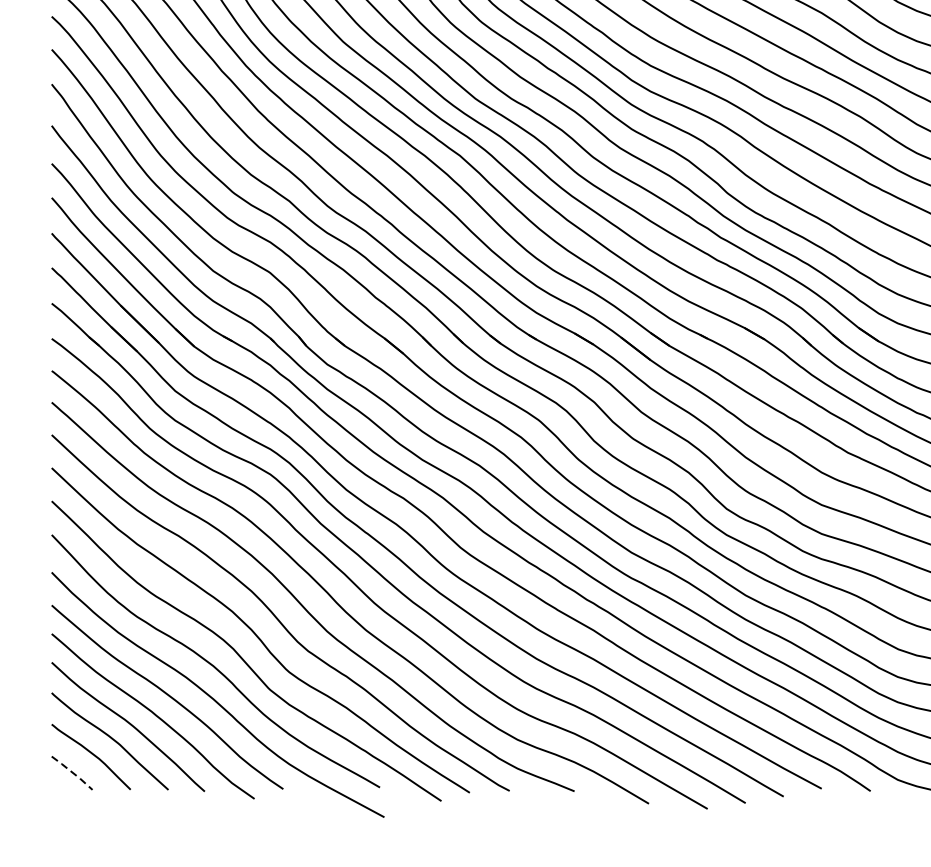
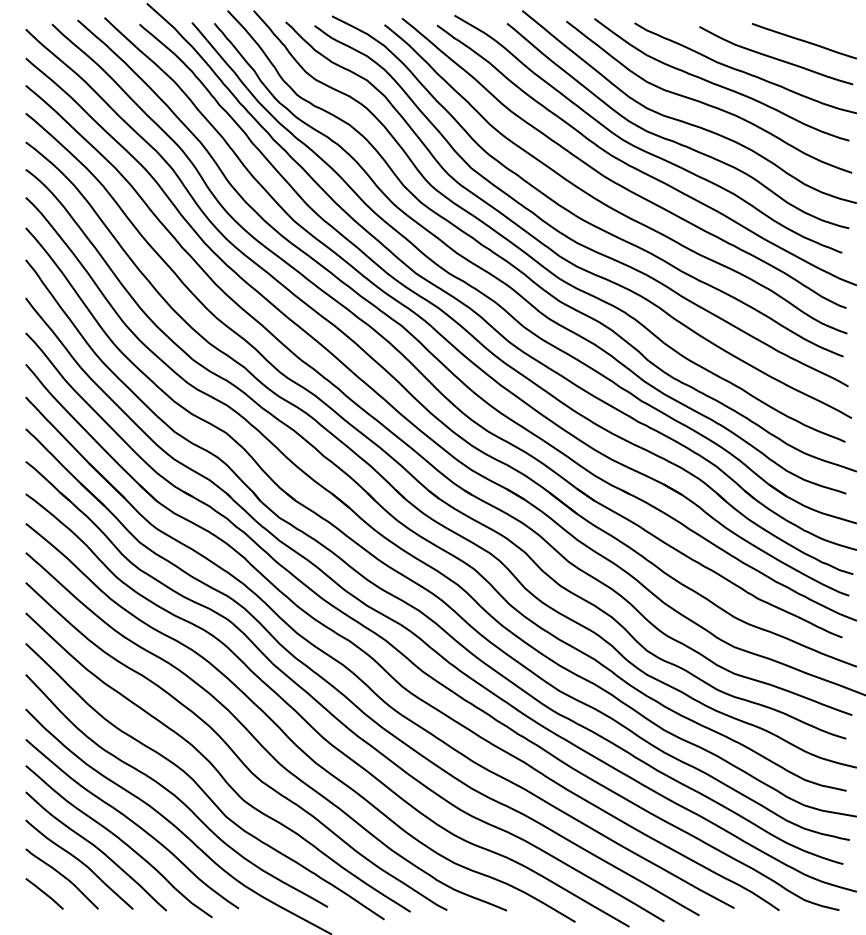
line: (73, 772) -> (45, 893), dashed -> solid

